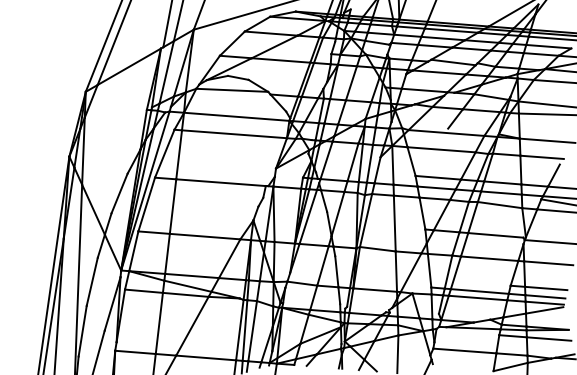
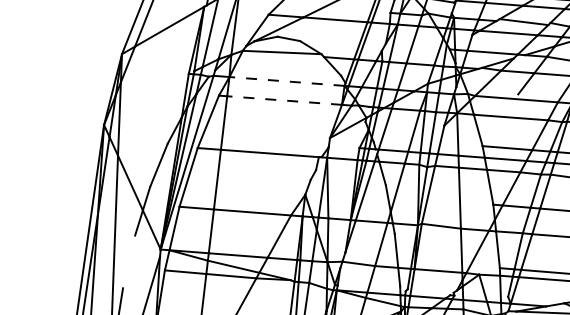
line: (236, 116) -> (286, 81), solid -> dashed
line: (234, 134) -> (284, 100), solid -> dashed
line: (91, 281) -> (128, 261), removed

